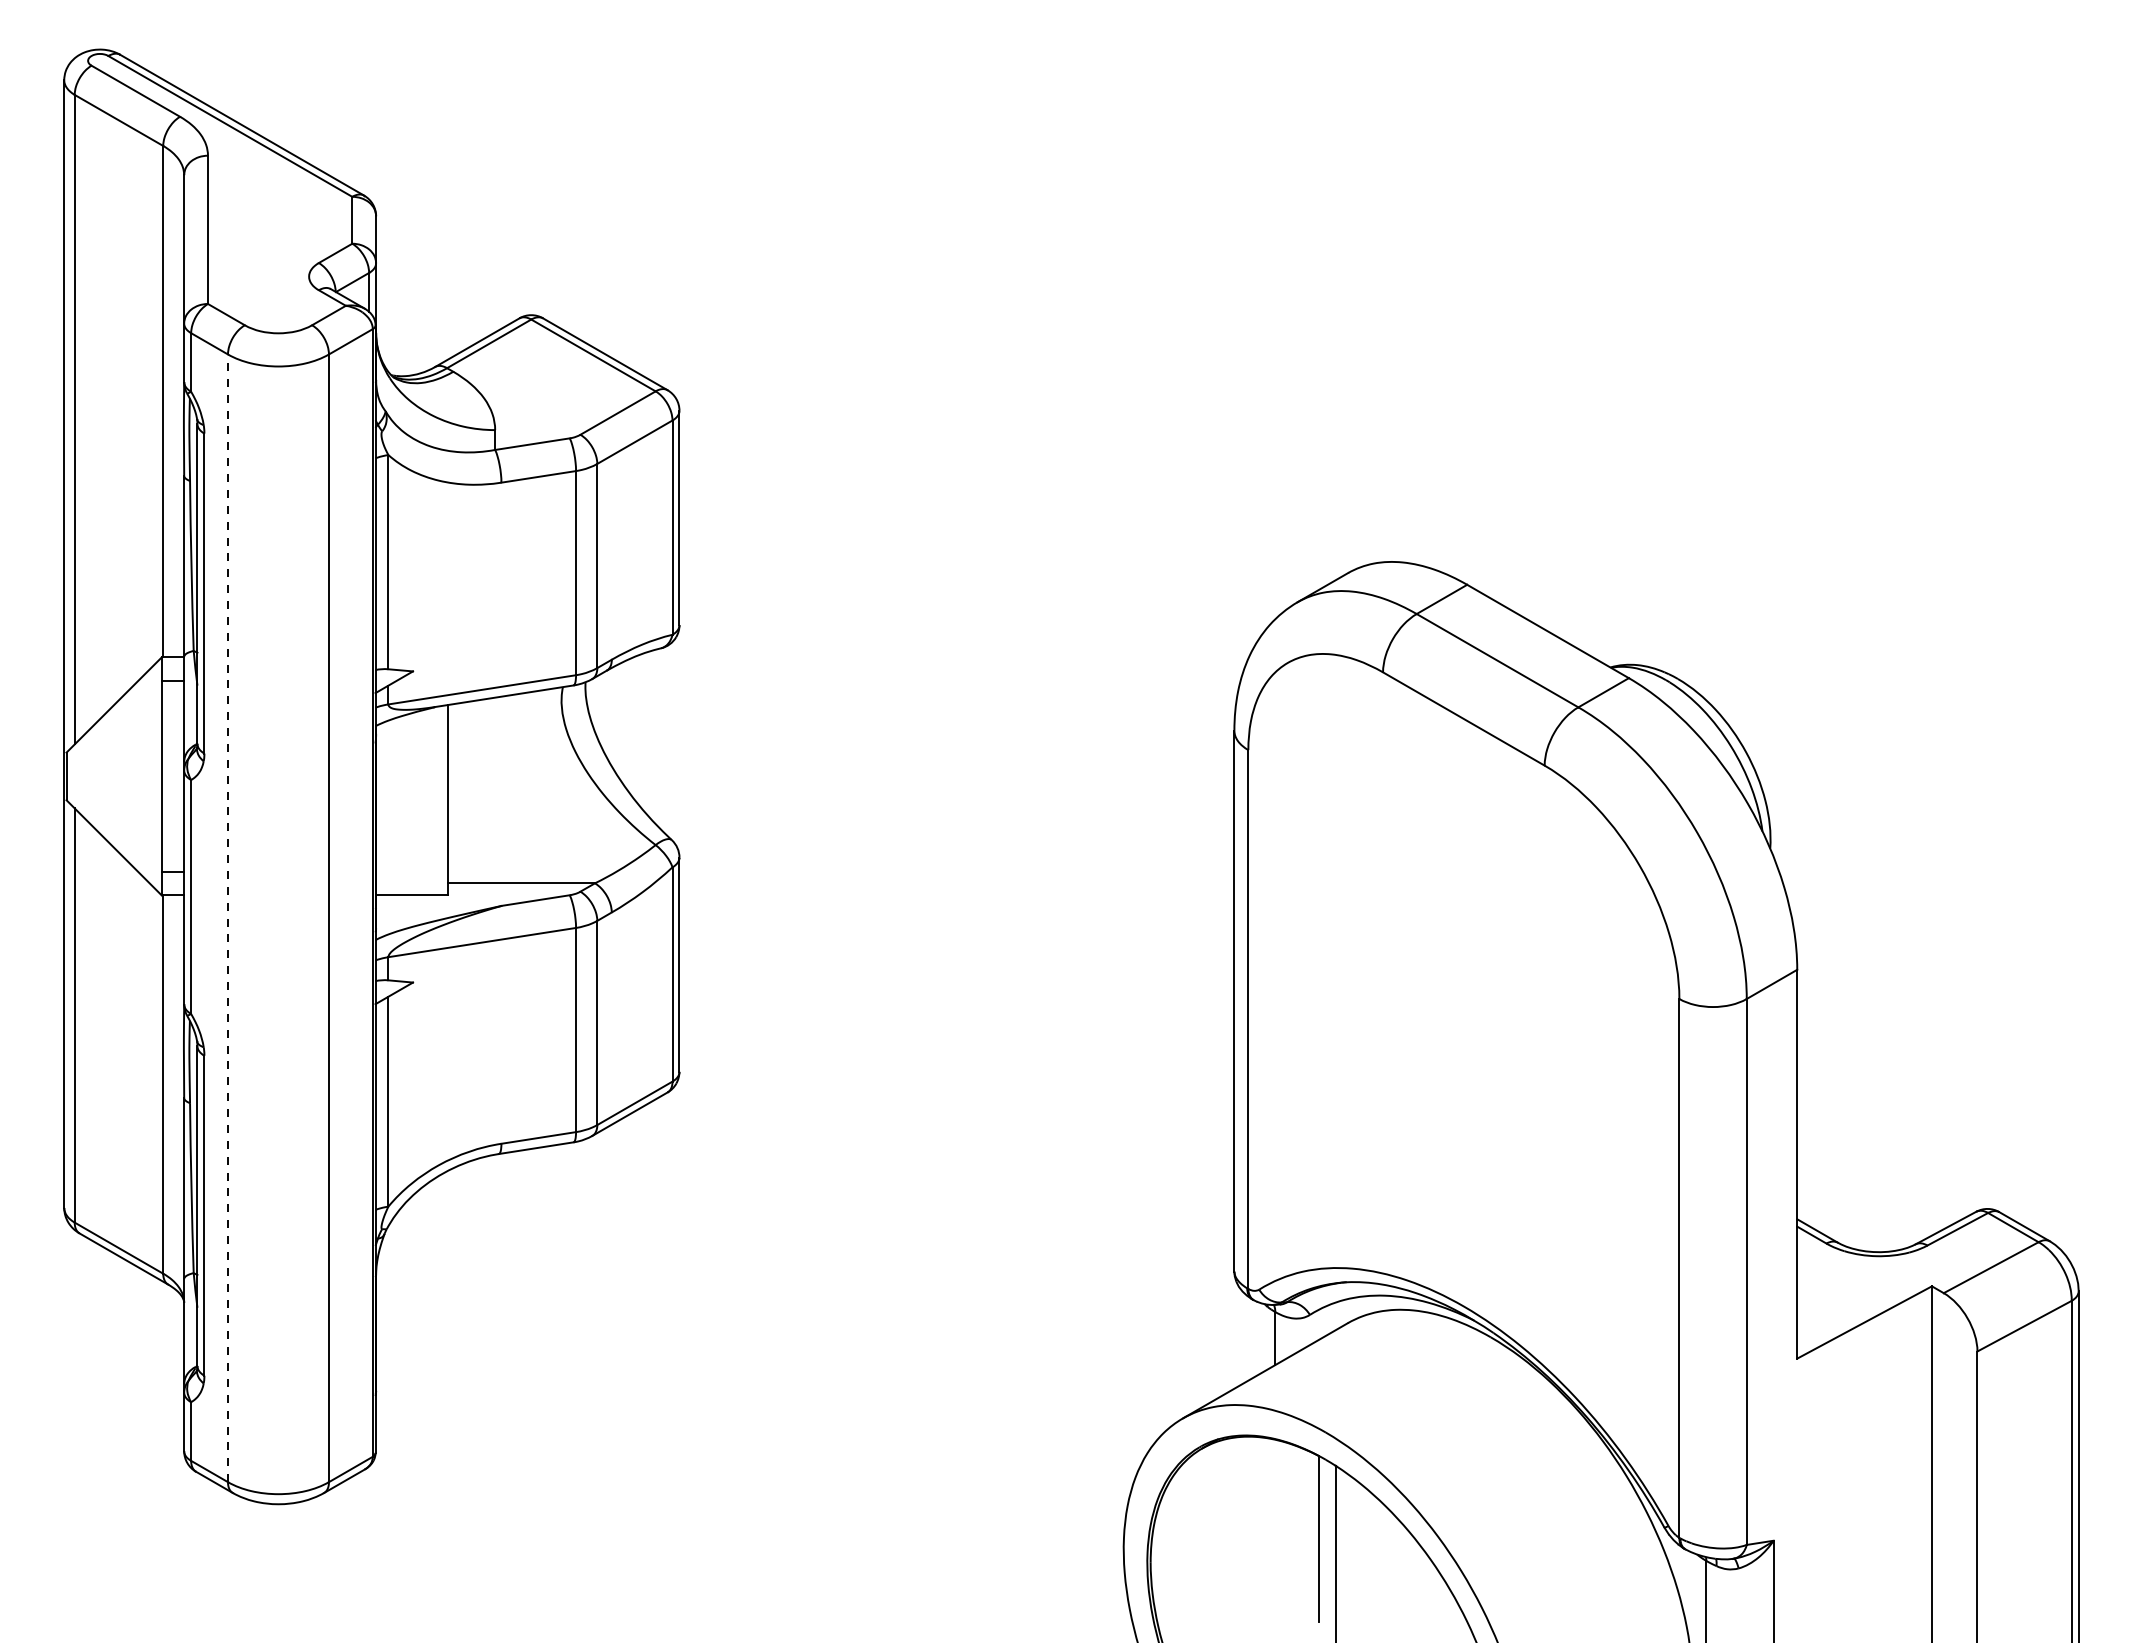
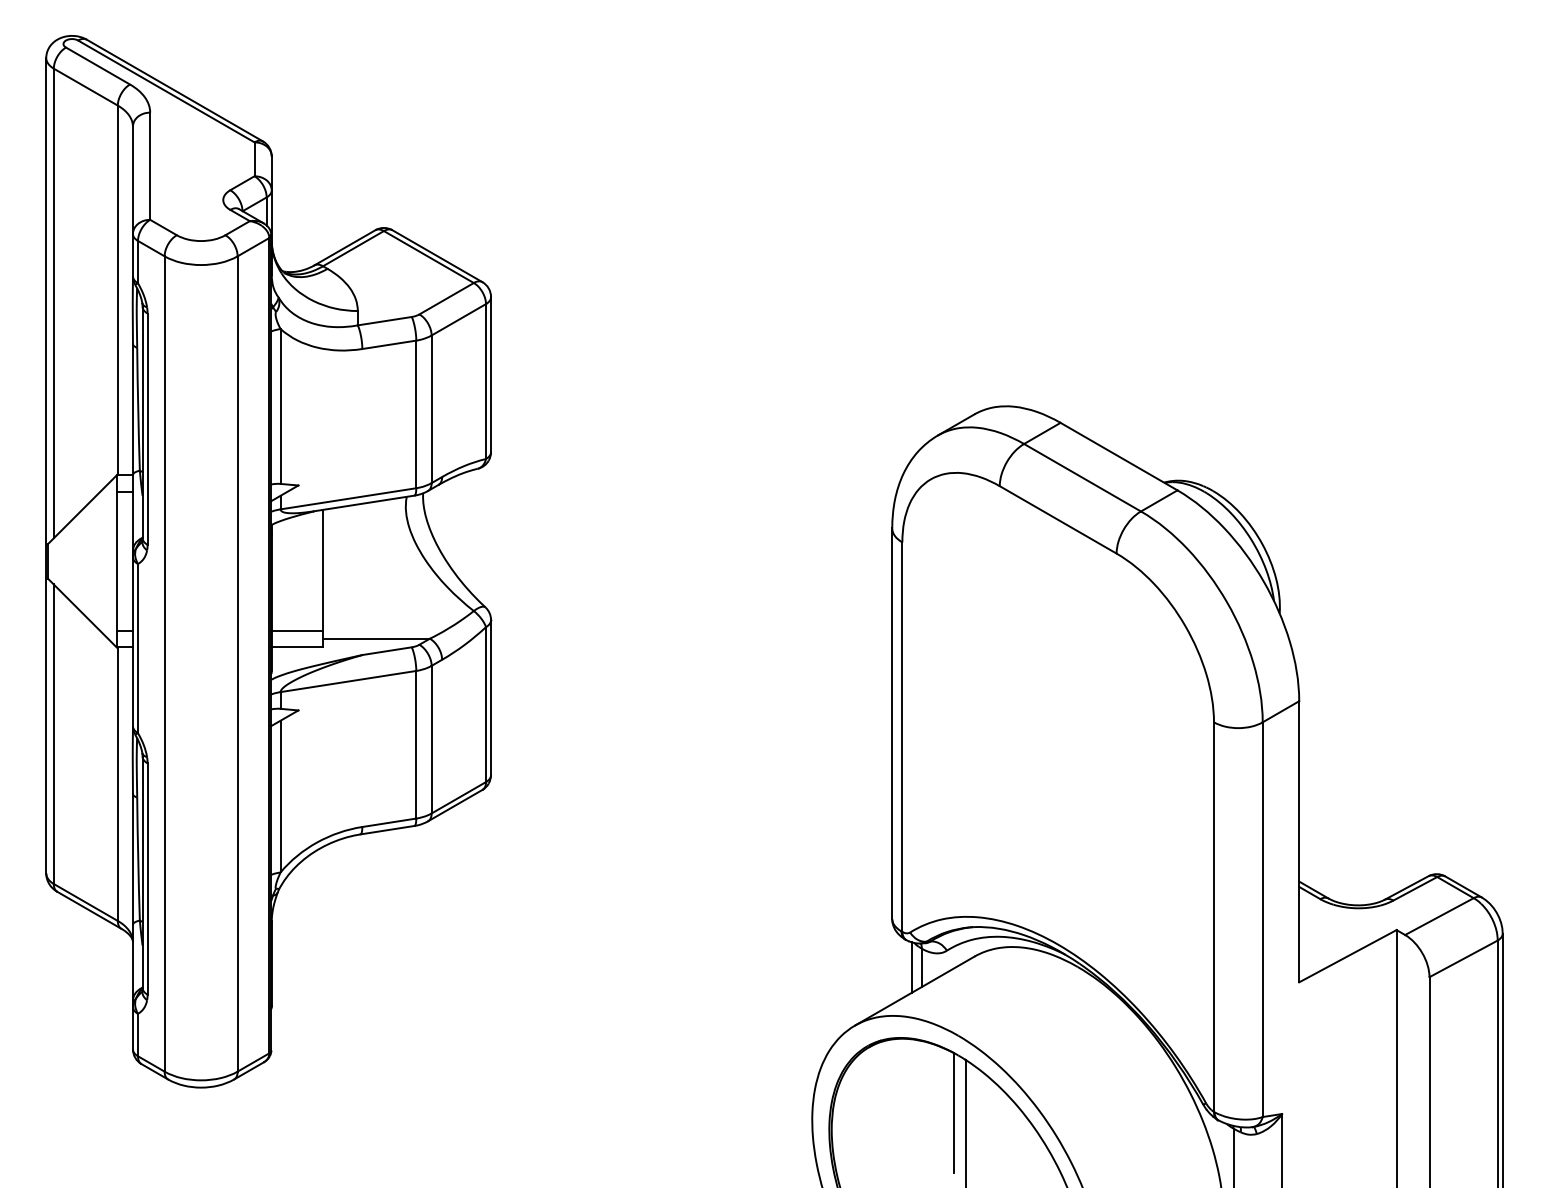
line: (411, 872) -> (297, 630), added
line: (228, 918) -> (165, 664), dashed -> solid
line: (1261, 1338) -> (911, 967), added

